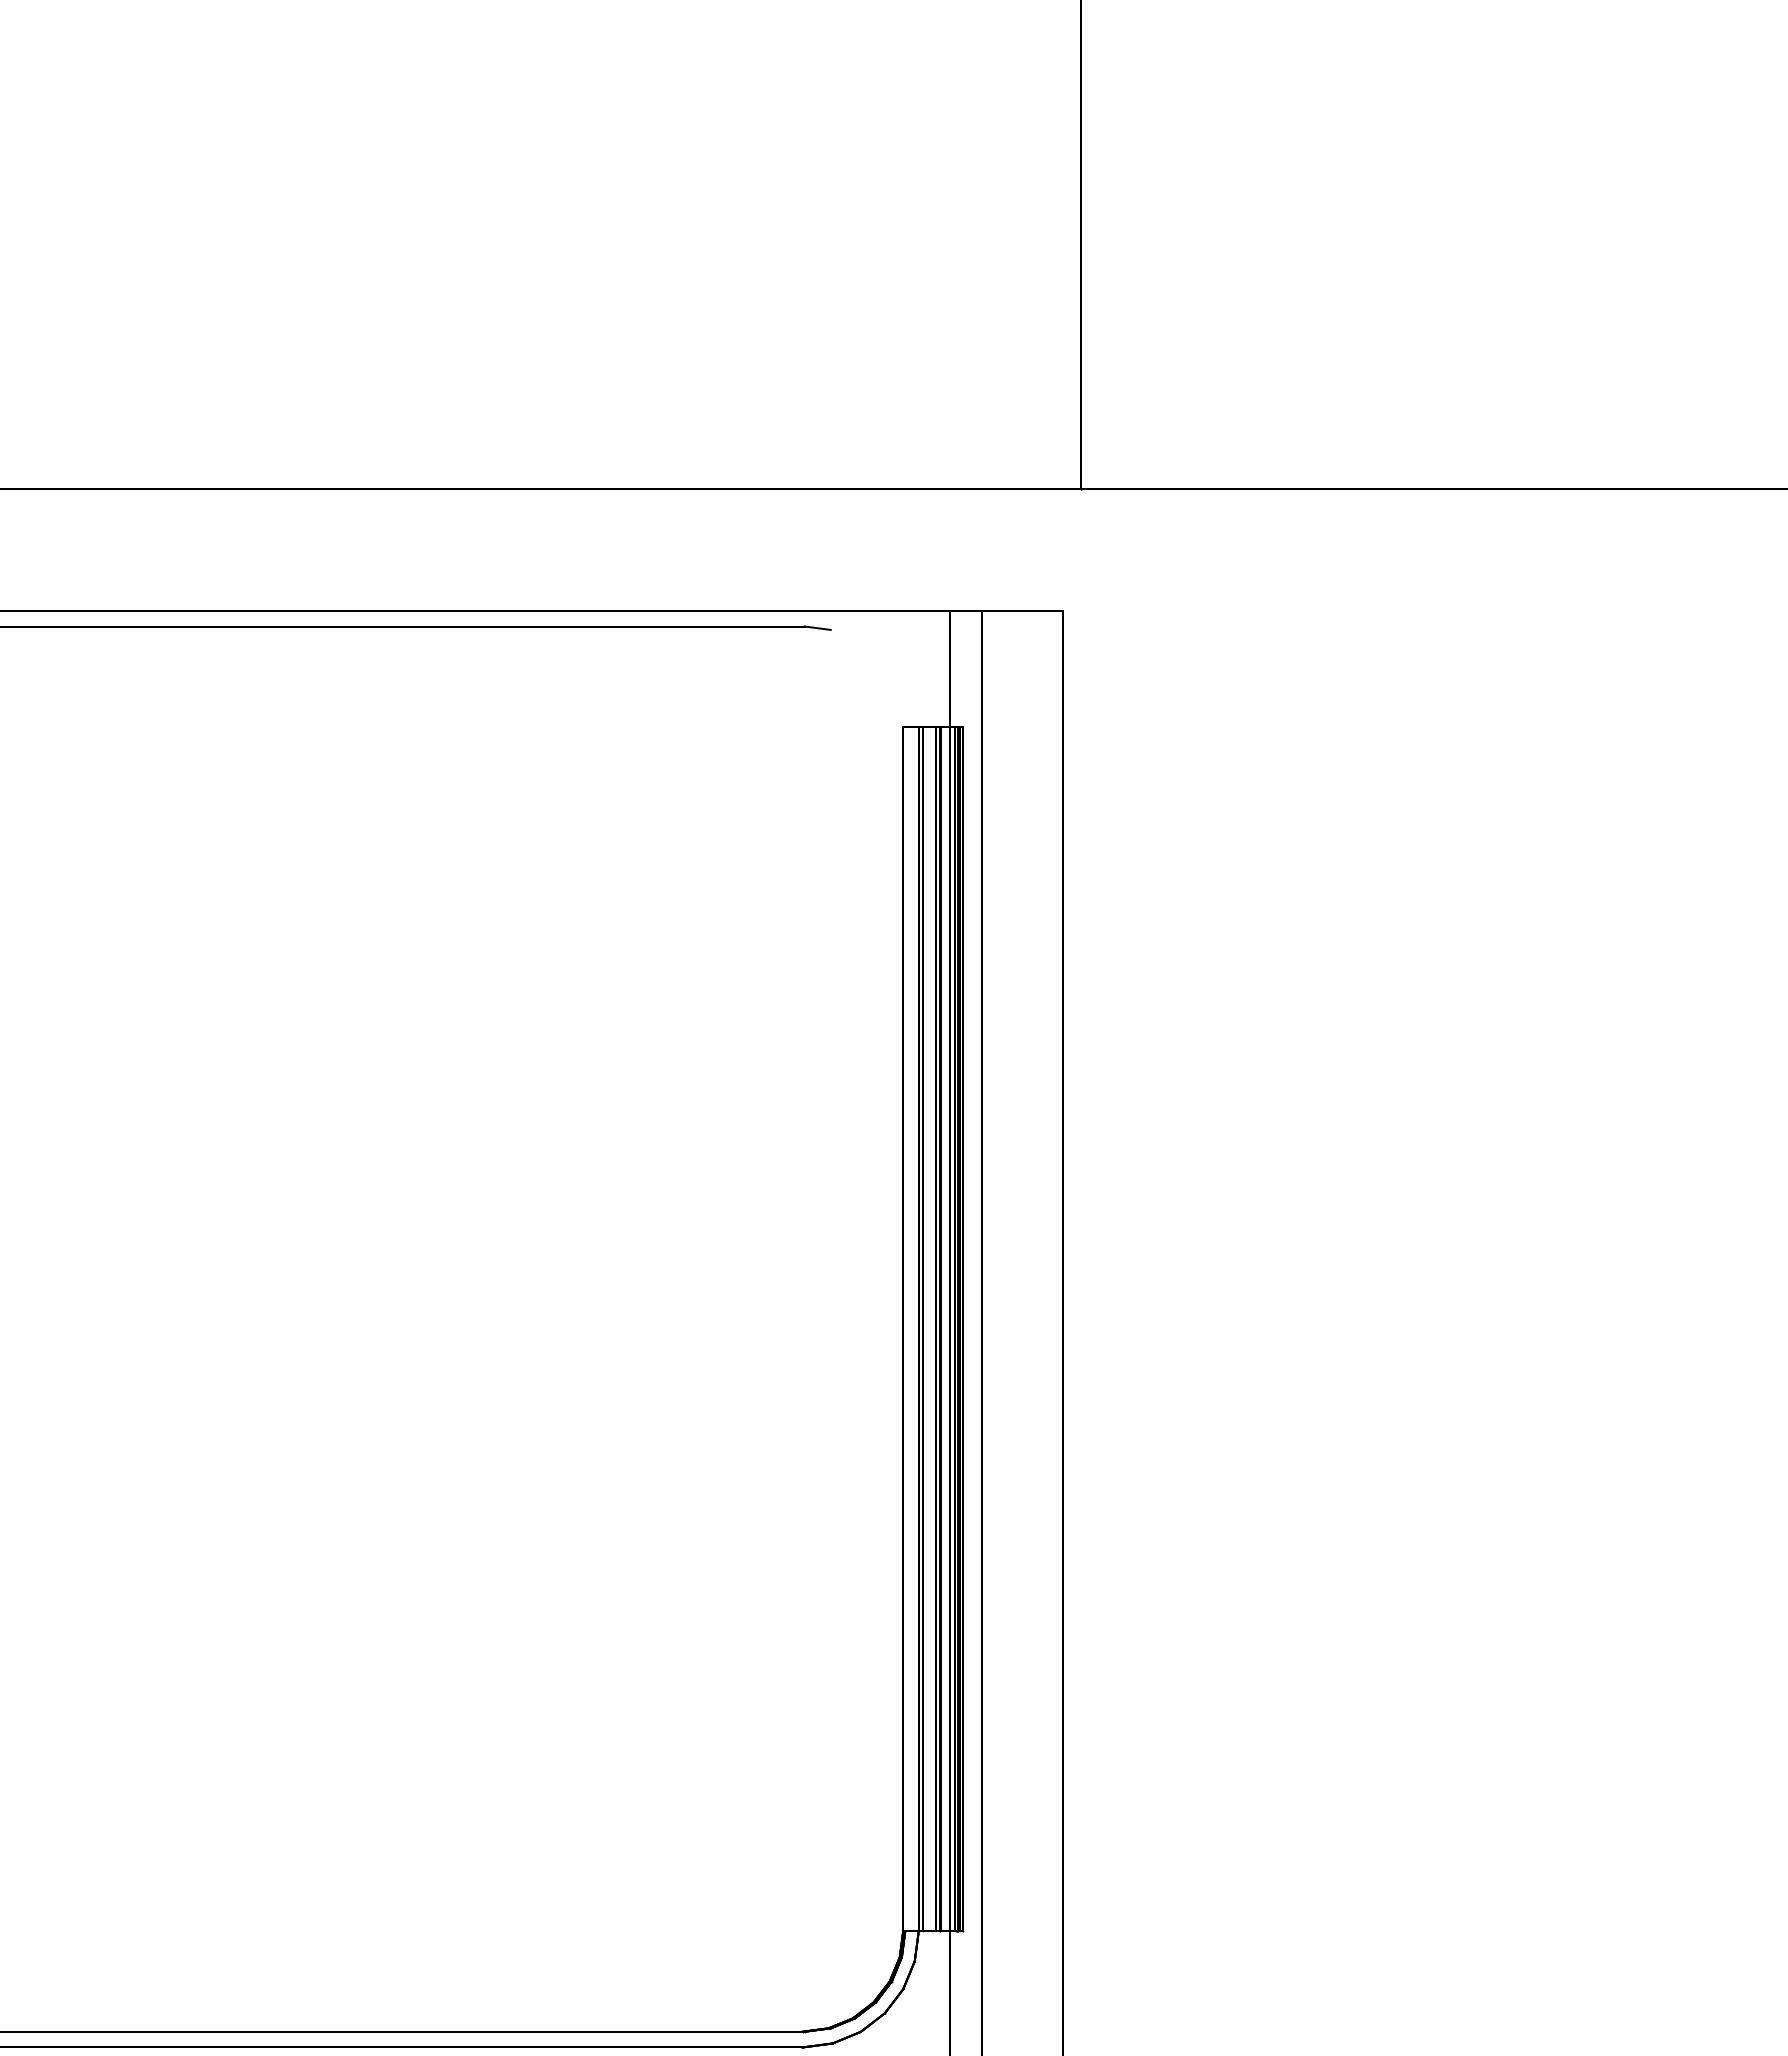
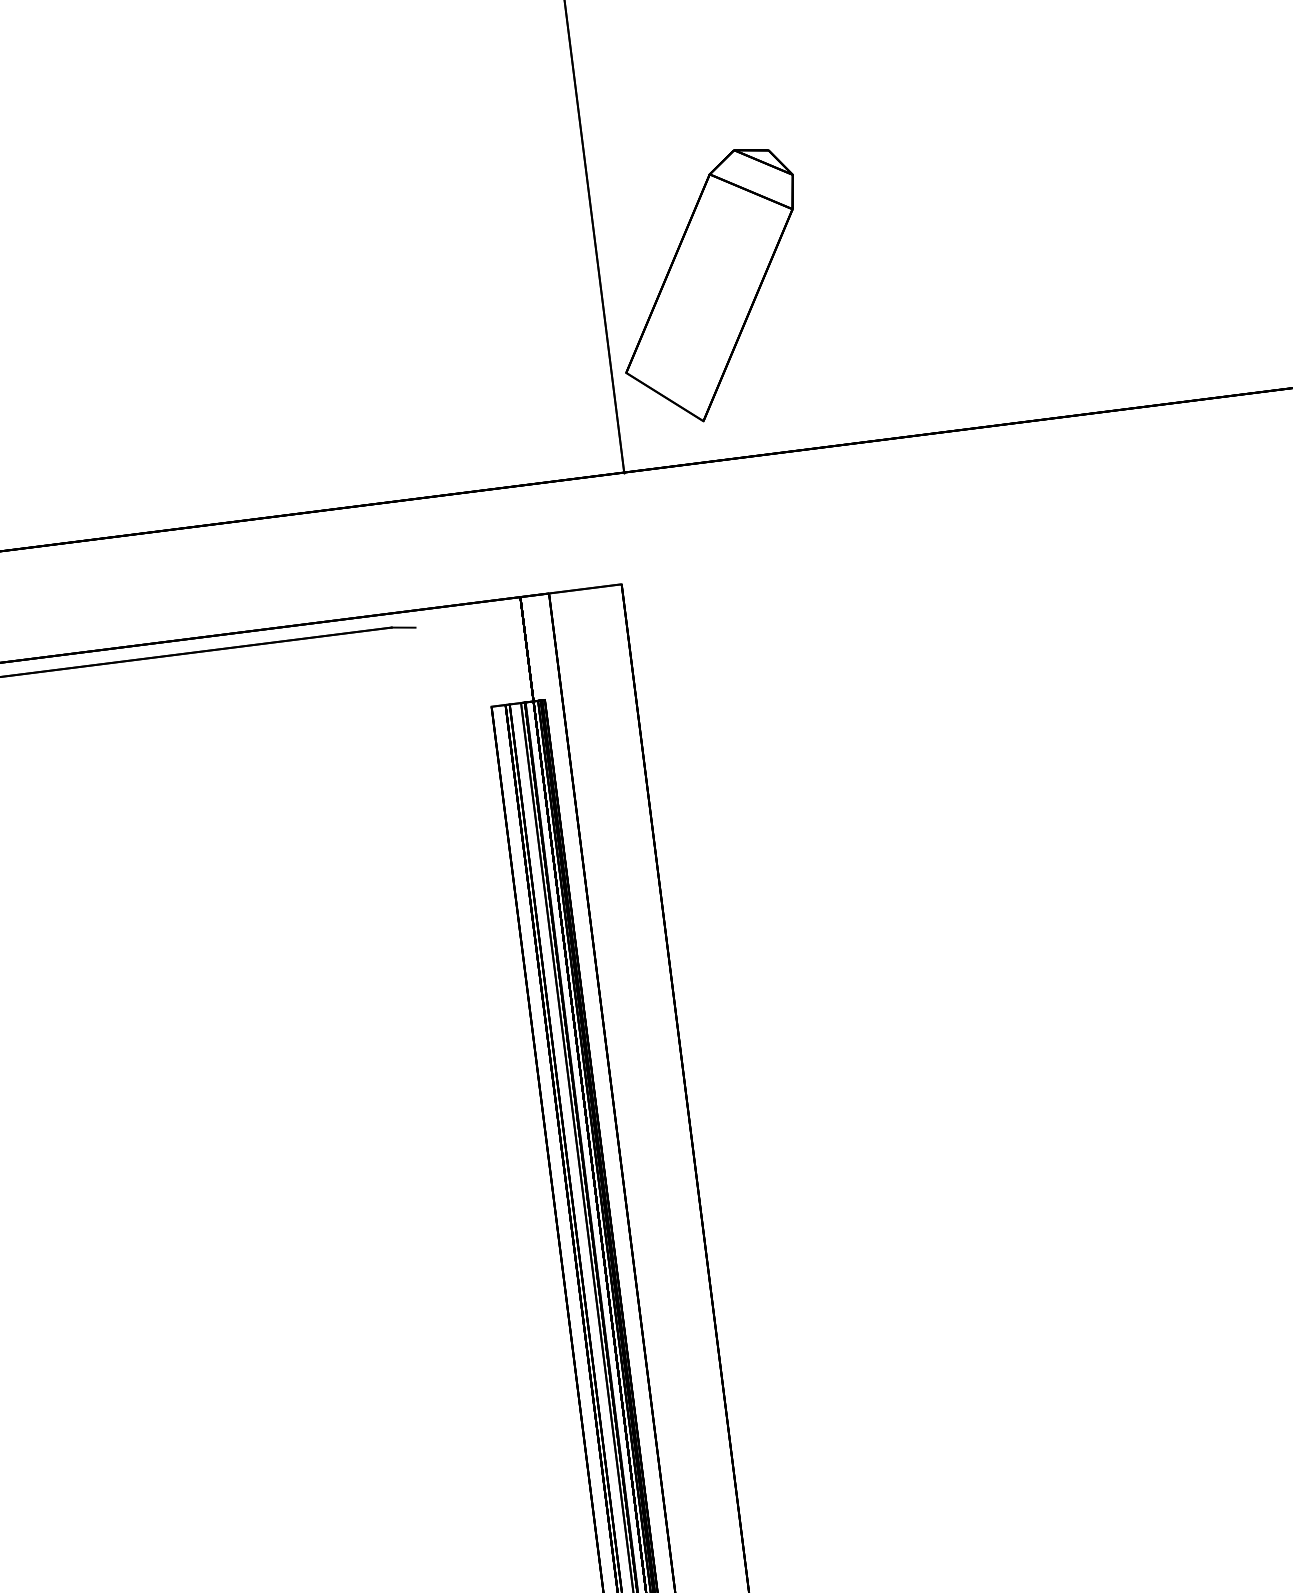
part: (1201, 297) -> (710, 286), added

